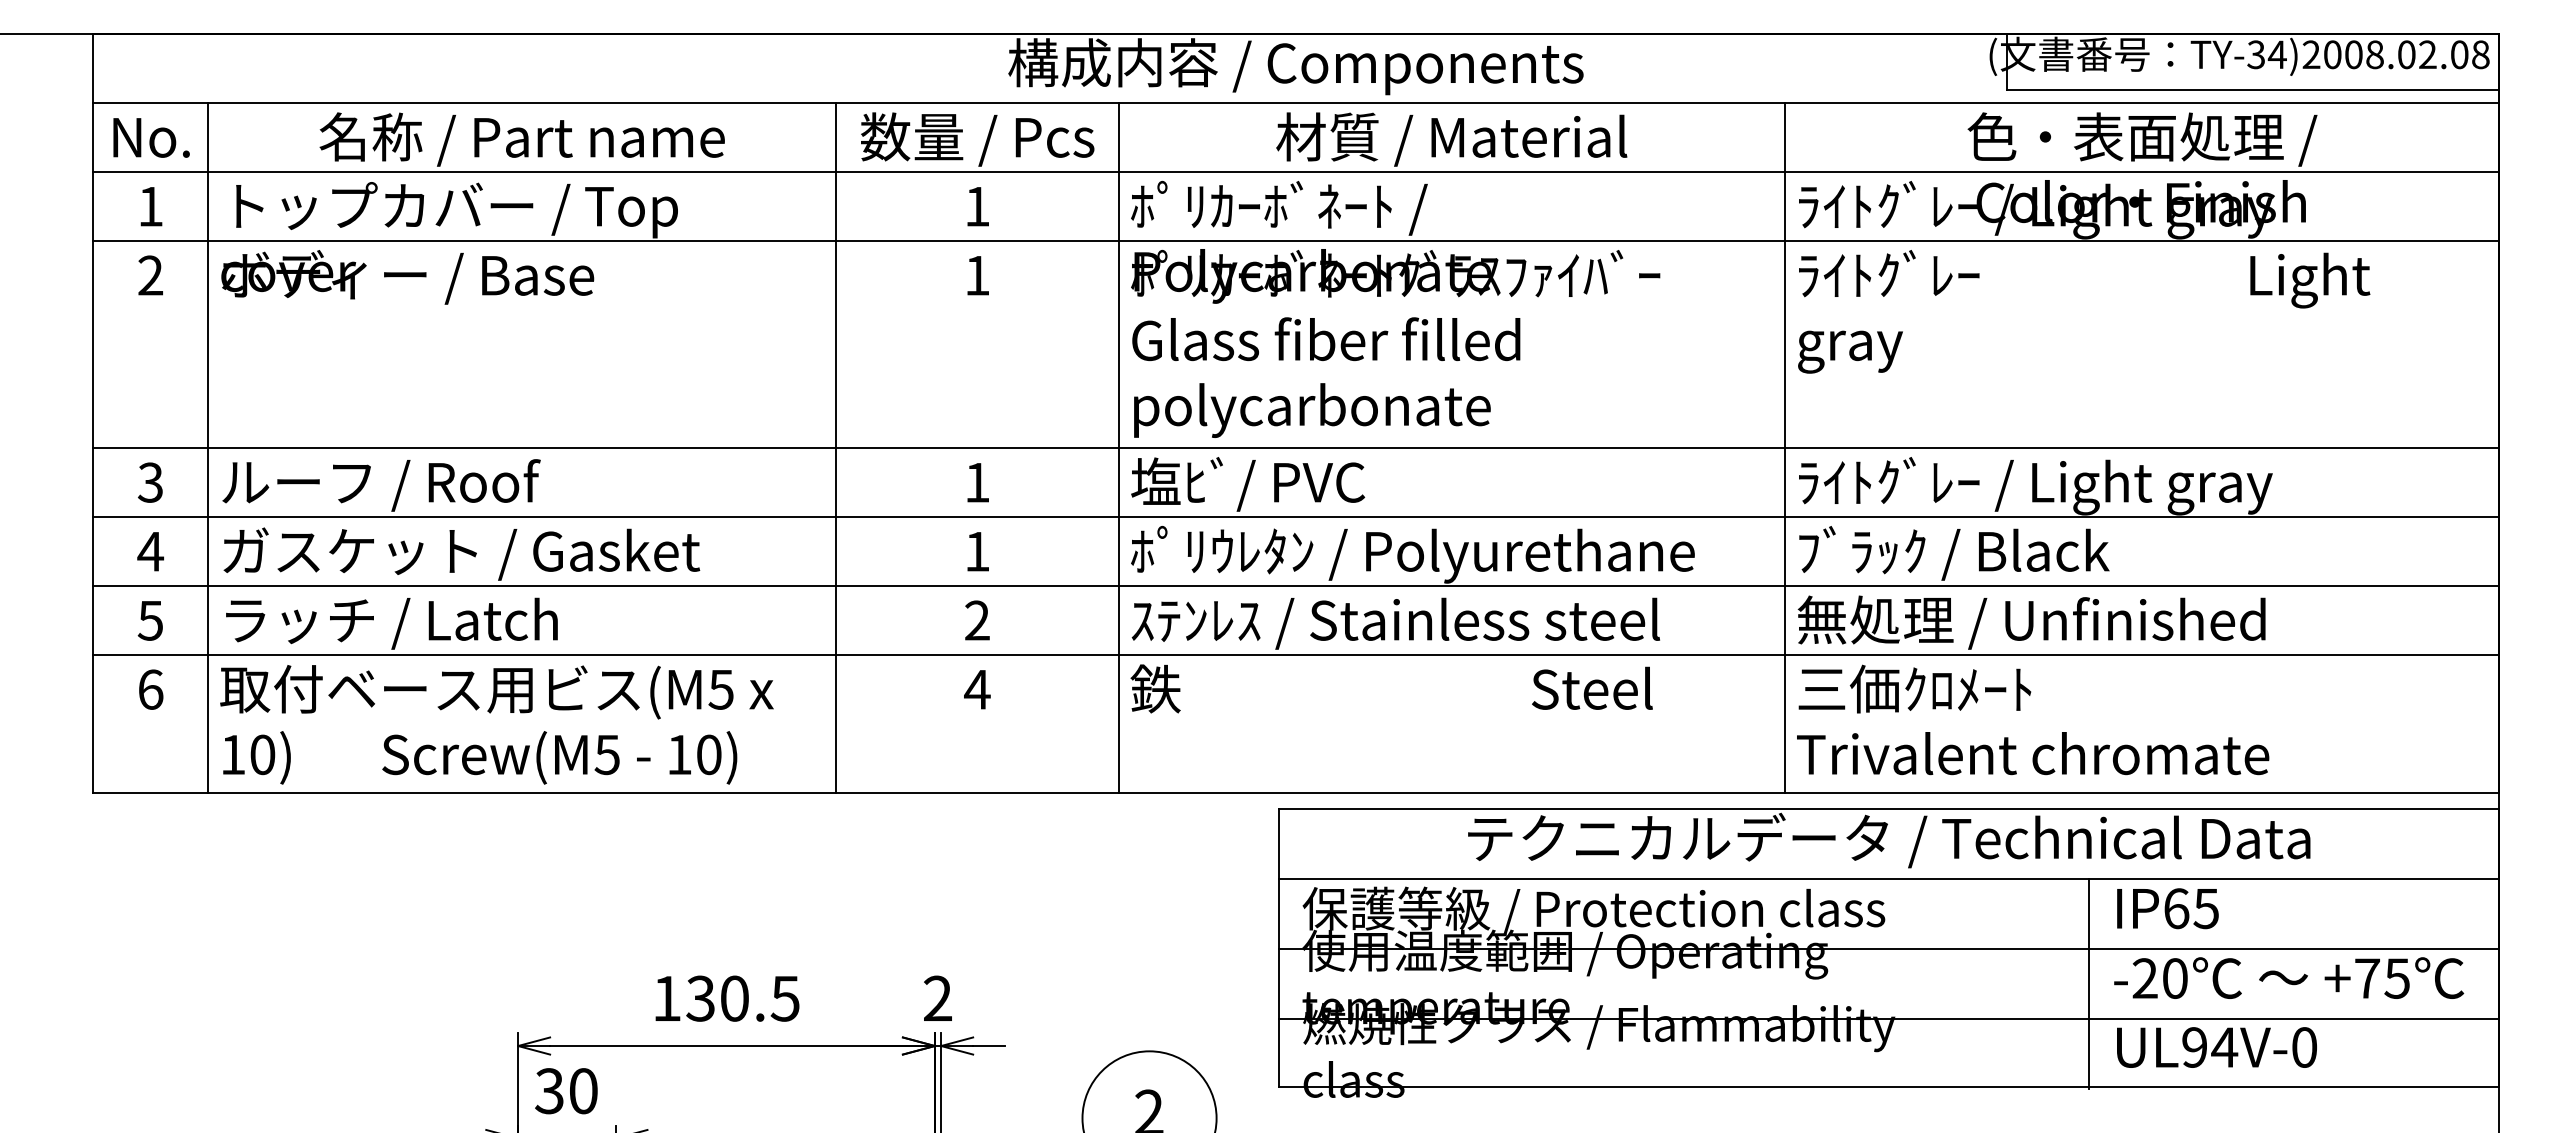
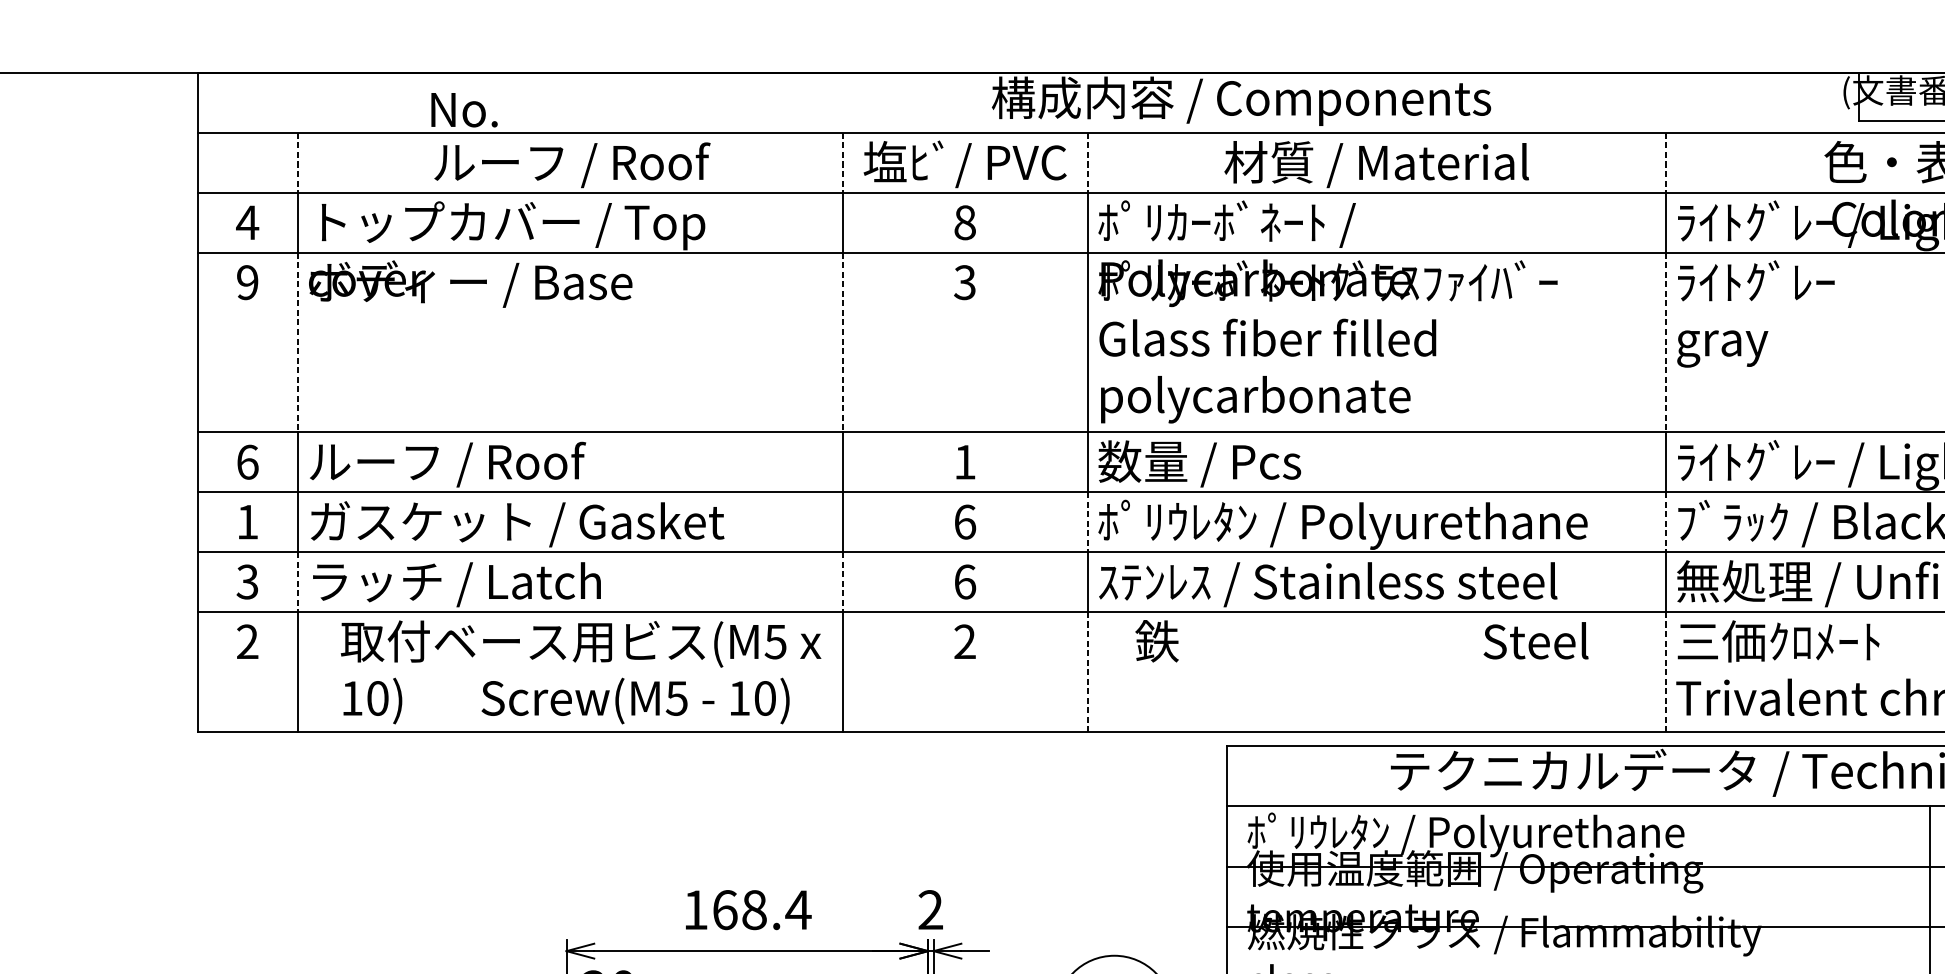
text: (151, 137) -> (464, 109), moved
line: (208, 137) -> (297, 162), solid -> dashed
line: (836, 137) -> (842, 162), solid -> dashed
line: (1119, 137) -> (1088, 162), solid -> dashed
line: (1785, 137) -> (1666, 162), solid -> dashed
text: (521, 139) -> (569, 164), 名称 / Part name -> ルーフ / Roof
text: (977, 139) -> (965, 164), 数量 / Pcs -> 塩ﾋﾞ/ PVC
text: (150, 206) -> (247, 222), 1 -> 4
text: (977, 206) -> (965, 222), 1 -> 8
text: (150, 275) -> (247, 282), 2 -> 9
text: (976, 275) -> (964, 282), 1 -> 3
line: (208, 344) -> (297, 342), solid -> dashed
line: (836, 344) -> (842, 342), solid -> dashed
line: (1785, 344) -> (1666, 342), solid -> dashed
text: (150, 482) -> (247, 462), 3 -> 6
text: (1248, 484) -> (1200, 463), 塩ﾋﾞ/ PVC -> 数量 / Pcs
text: (150, 551) -> (247, 521), 4 -> 1
text: (977, 551) -> (965, 521), 1 -> 6
line: (1119, 551) -> (1088, 521), solid -> dashed
line: (1785, 551) -> (1666, 521), solid -> dashed
text: (150, 620) -> (247, 581), 5 -> 3
line: (208, 620) -> (297, 581), solid -> dashed
line: (836, 620) -> (842, 581), solid -> dashed
text: (977, 620) -> (965, 581), 2 -> 6
text: (1391, 688) -> (1361, 640), moved
text: (150, 689) -> (247, 641), 6 -> 2
text: (977, 689) -> (965, 641), 4 -> 2
text: (496, 724) -> (580, 672), moved
line: (1119, 724) -> (1088, 672), solid -> dashed
line: (1785, 724) -> (1666, 672), solid -> dashed
text: (1593, 911) -> (1499, 834), 保護等級 / Protection class -> ﾎﾟﾘｳﾚﾀﾝ / Polyurethane
text: (743, 998) -> (762, 909), 130.5 -> 168.4

